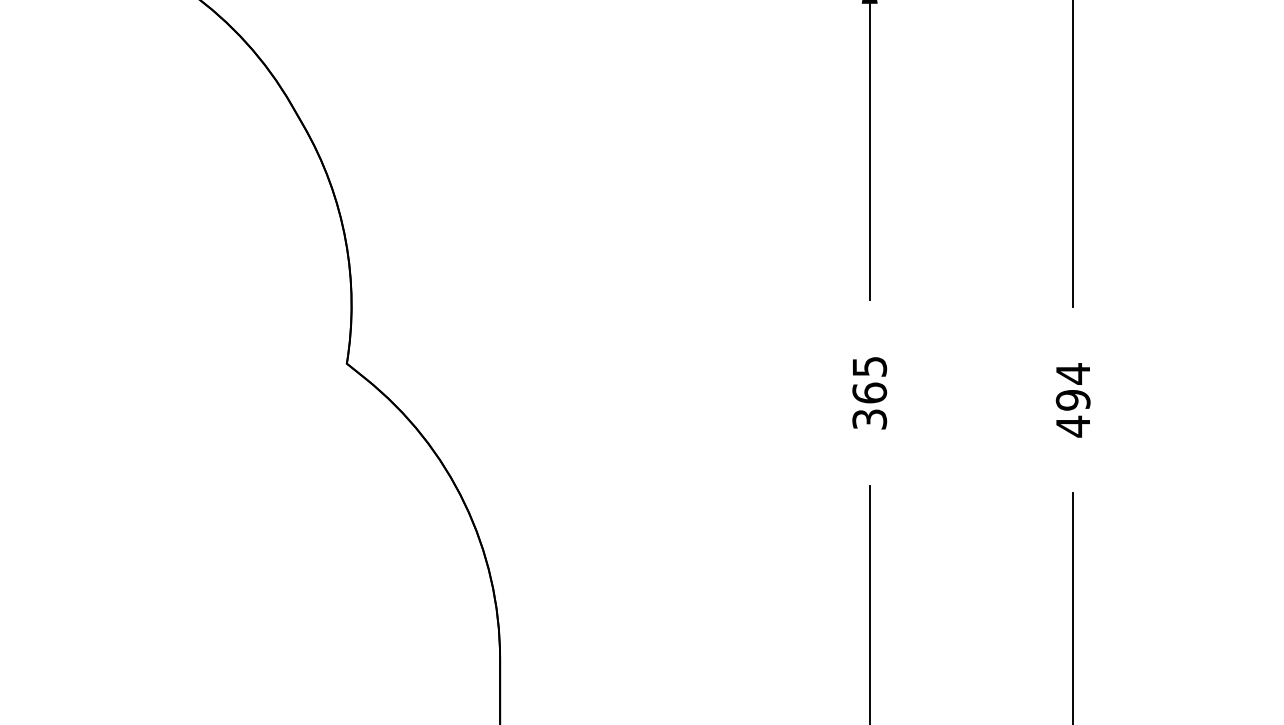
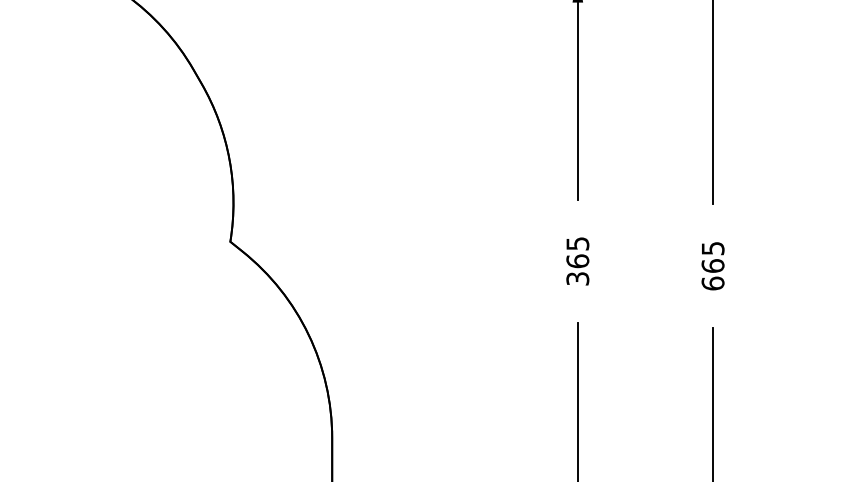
text: (1072, 399) -> (712, 265), 494 -> 665

